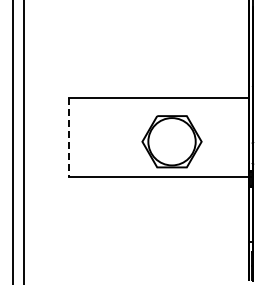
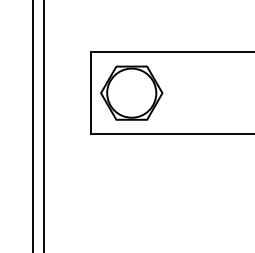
line: (68, 138) -> (90, 93), dashed -> solid
part: (171, 141) -> (131, 92), moved

